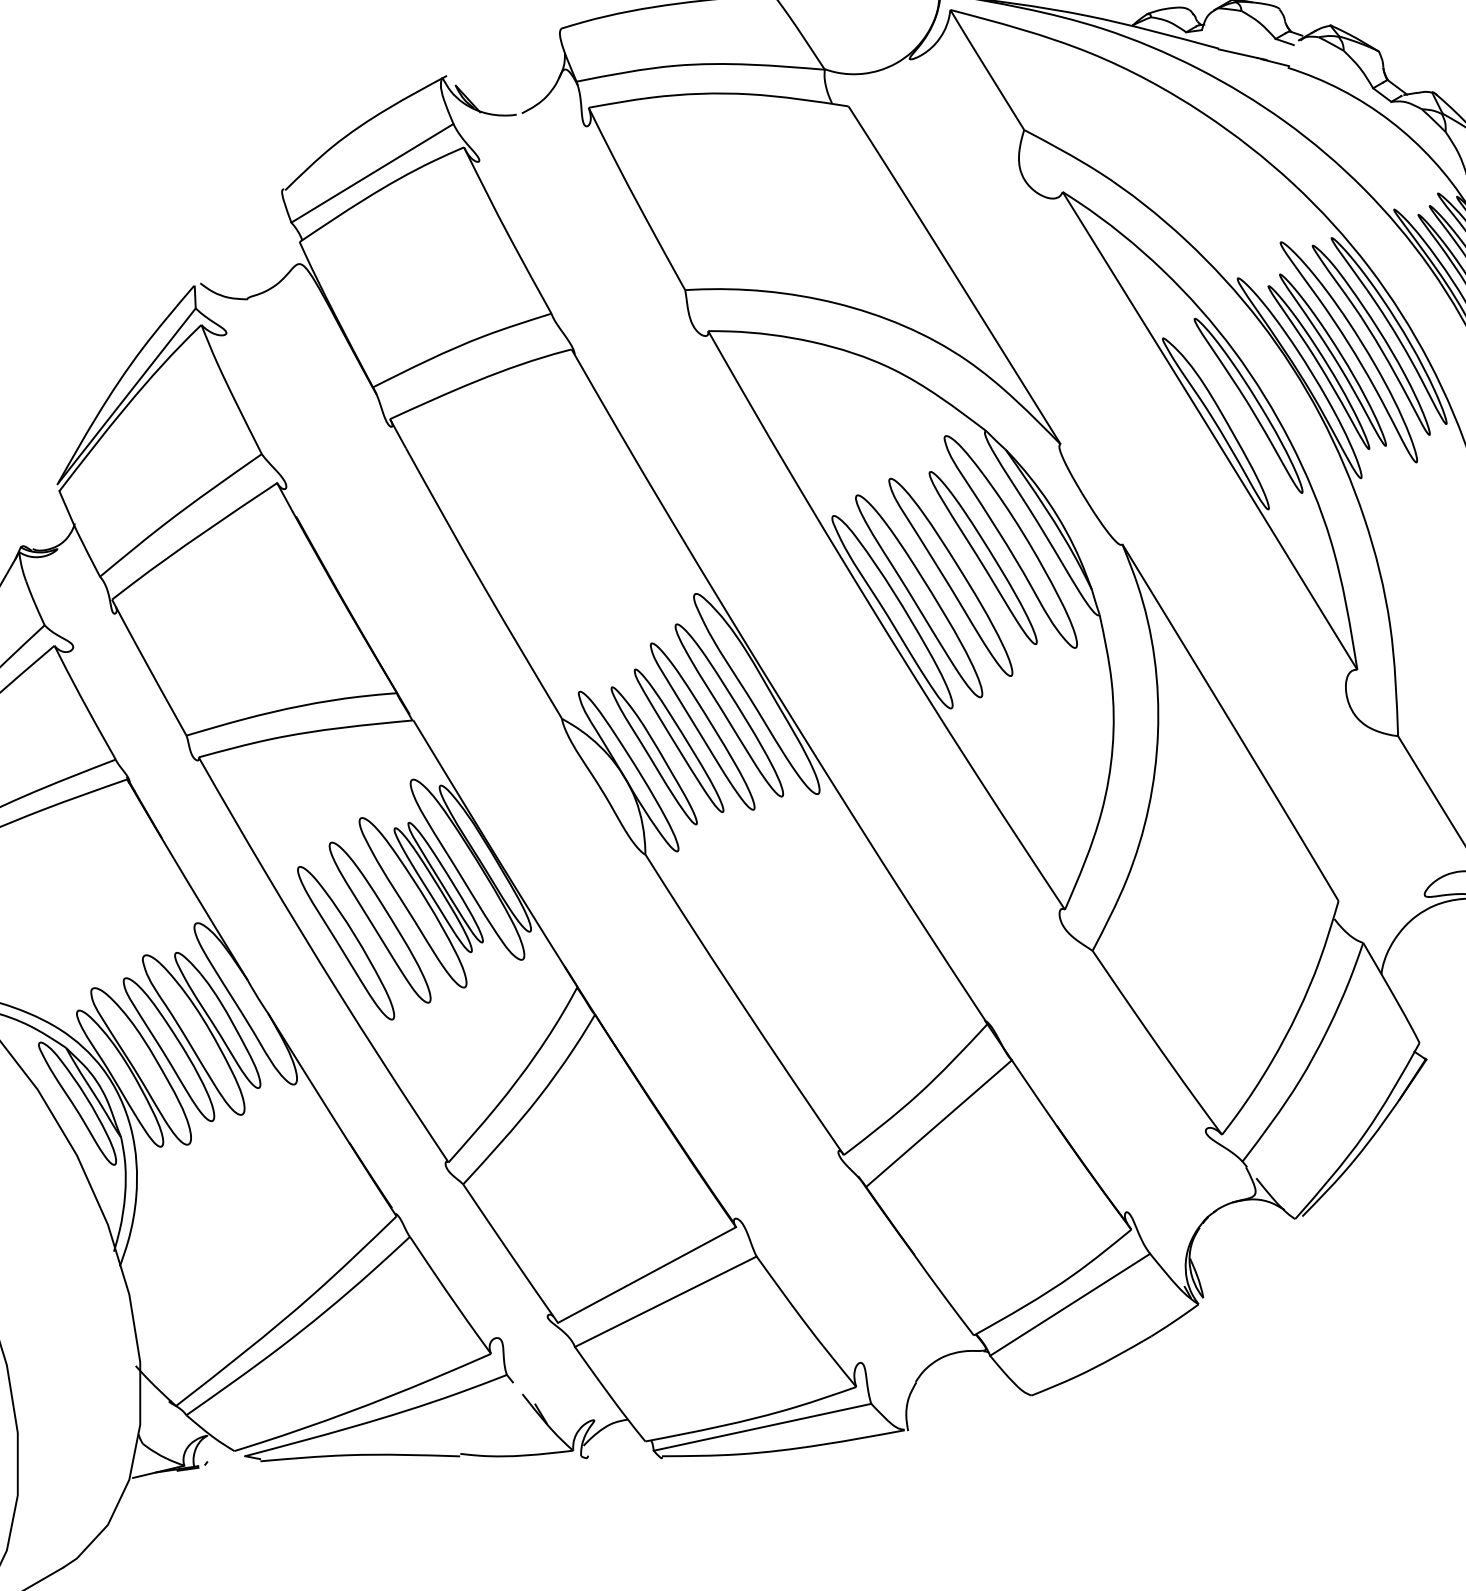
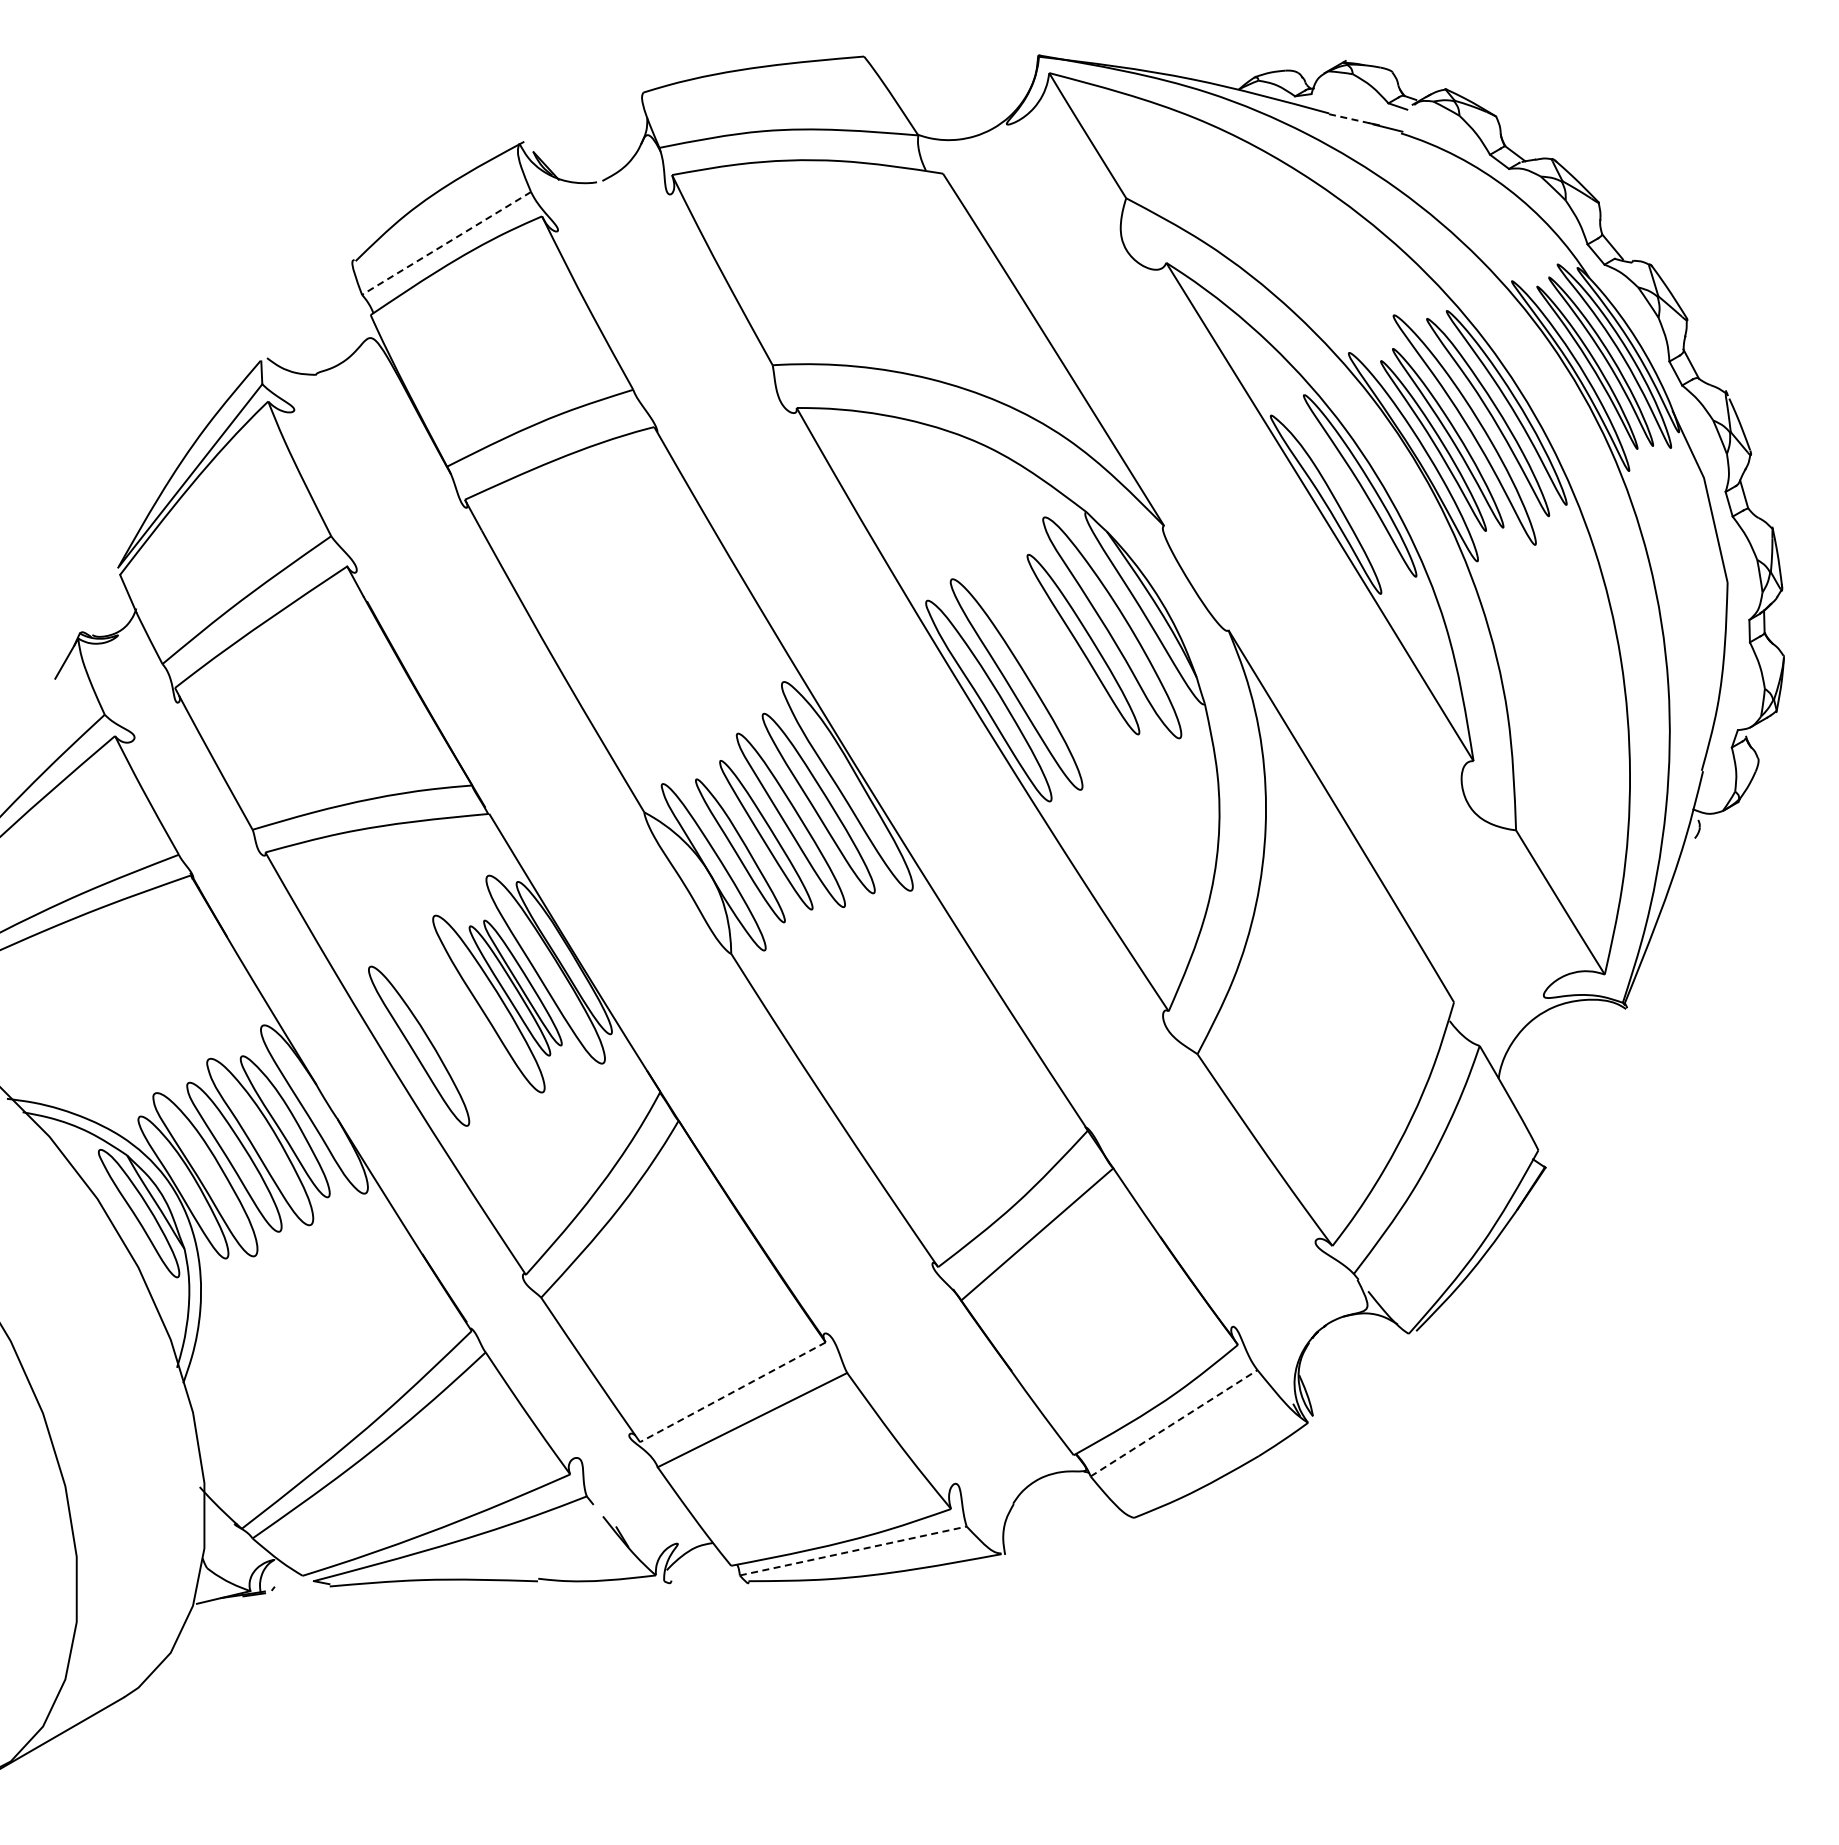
line: (1238, 53) -> (1349, 118), solid -> dashed
line: (372, 173) -> (446, 243), solid -> dashed
part: (950, 577) -> (1049, 664), removed
part: (380, 922) -> (454, 1024), removed
line: (646, 1275) -> (732, 1392), solid -> dashed
line: (1070, 1305) -> (1174, 1423), solid -> dashed
line: (762, 1426) -> (853, 1550), solid -> dashed

